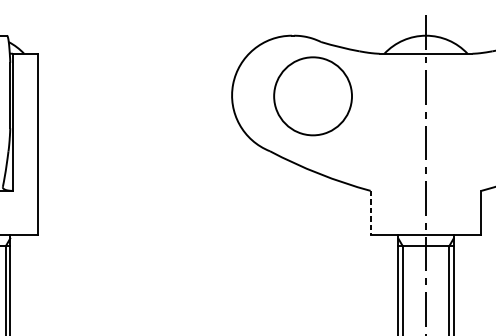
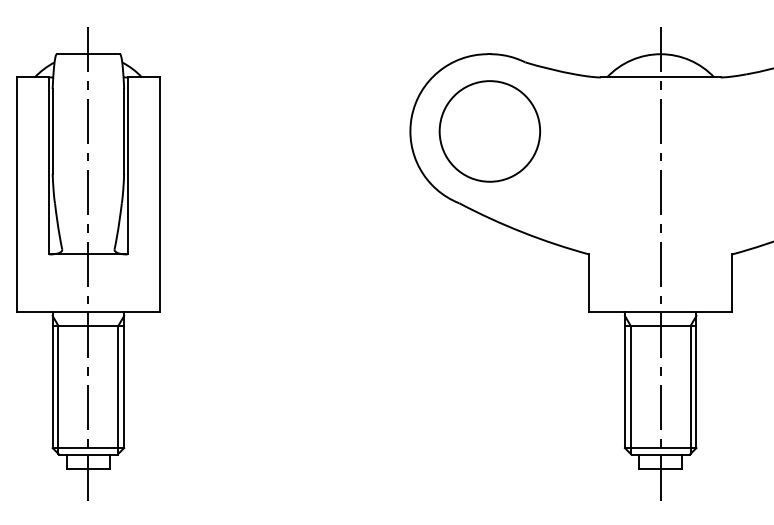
part: (312, 96) -> (489, 131), moved
line: (370, 213) -> (589, 283), dashed -> solid

